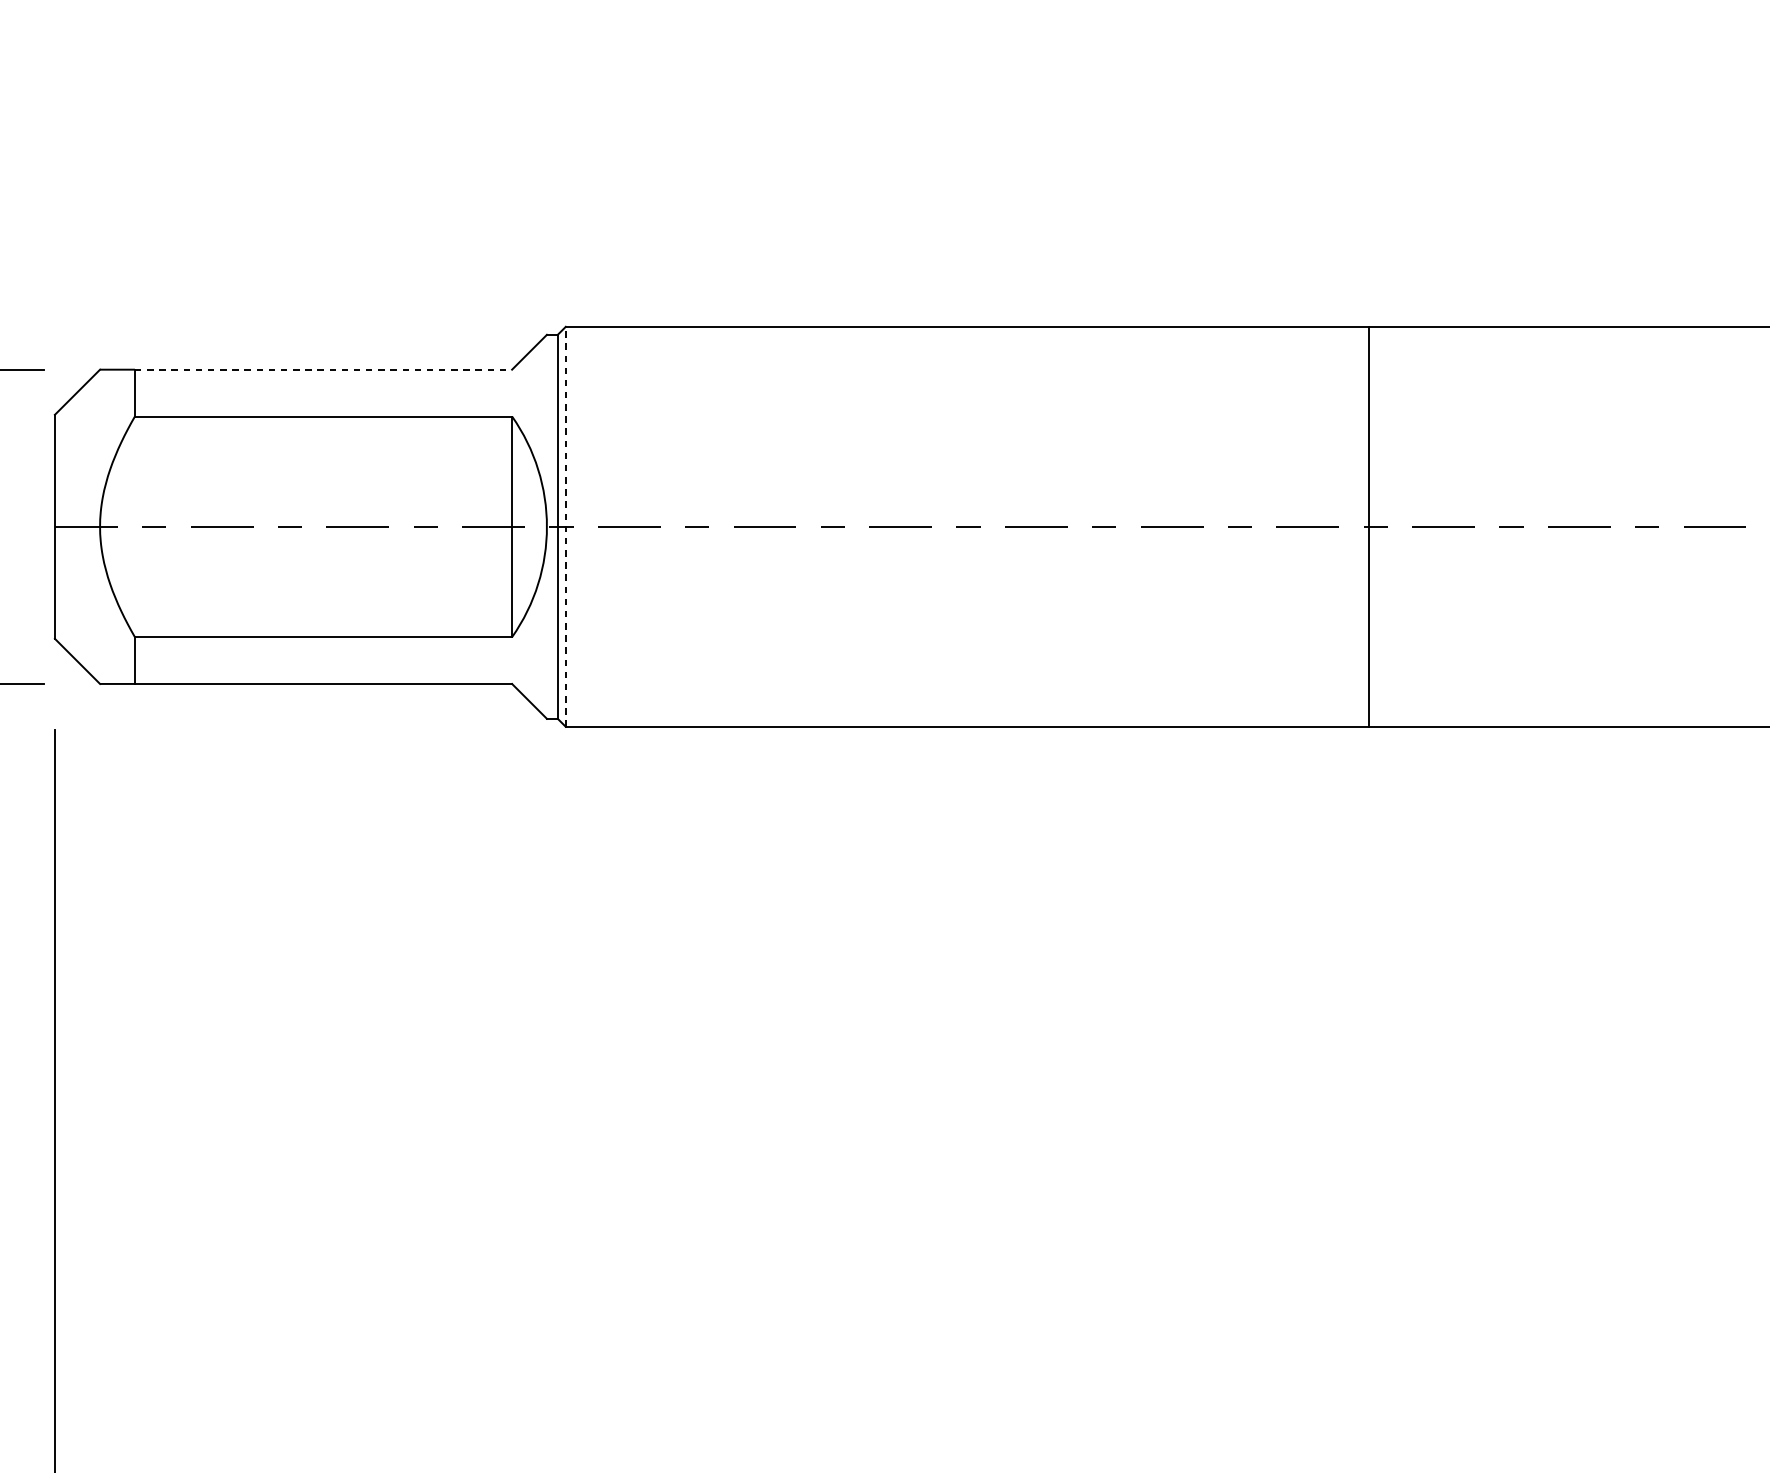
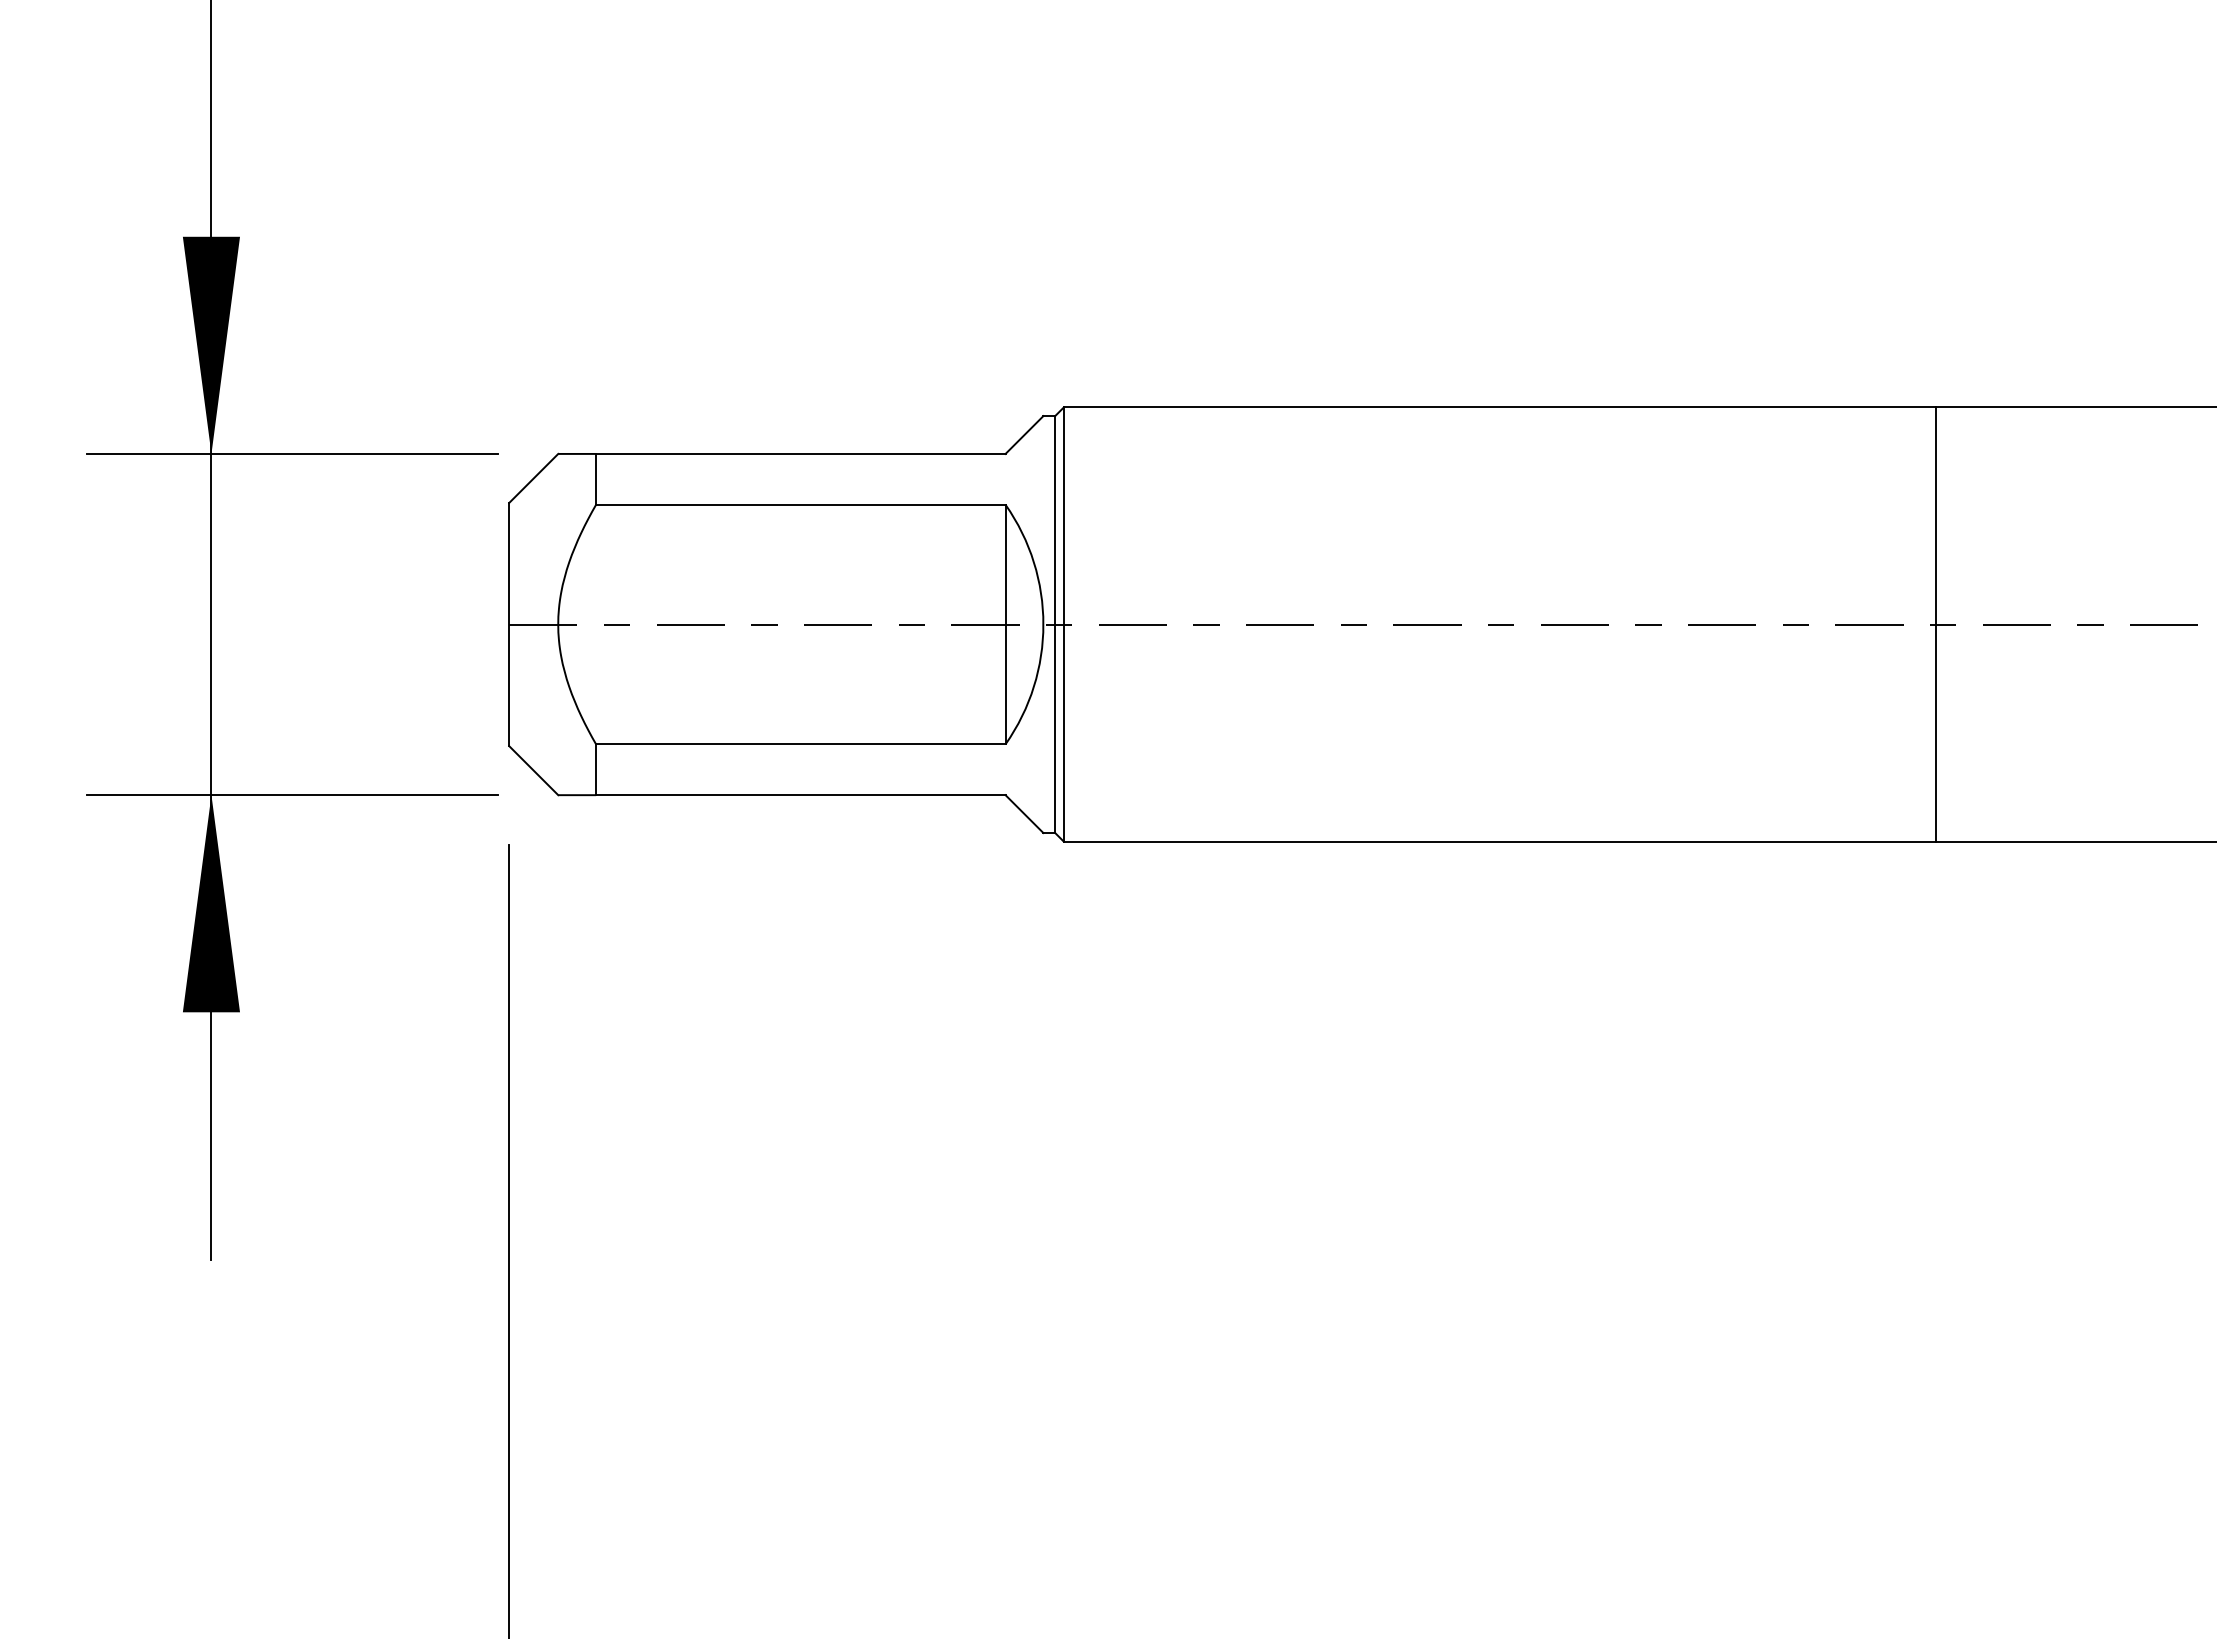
line: (323, 369) -> (800, 453), dashed -> solid
line: (565, 526) -> (1063, 624), dashed -> solid

